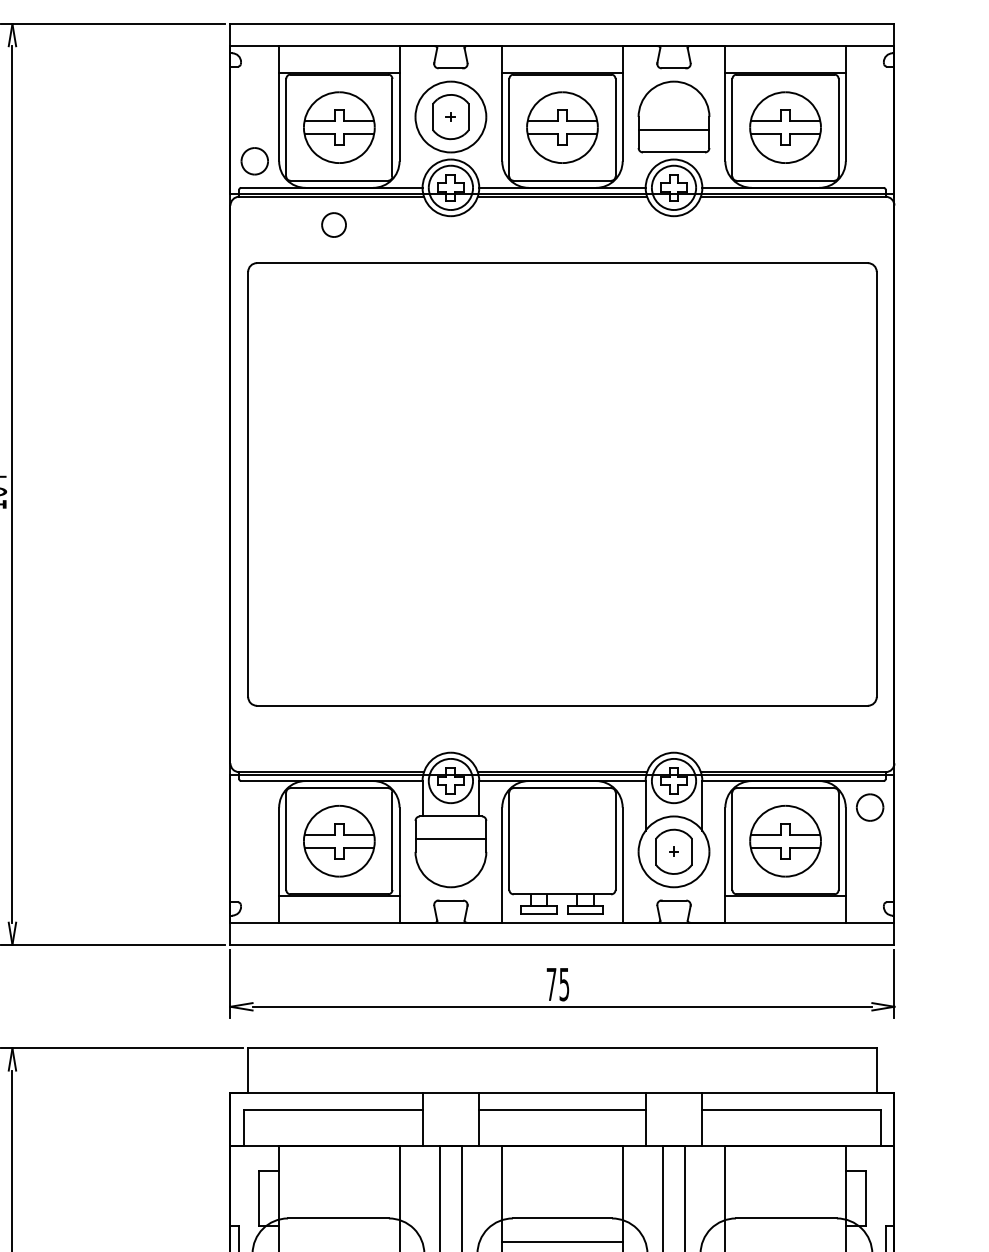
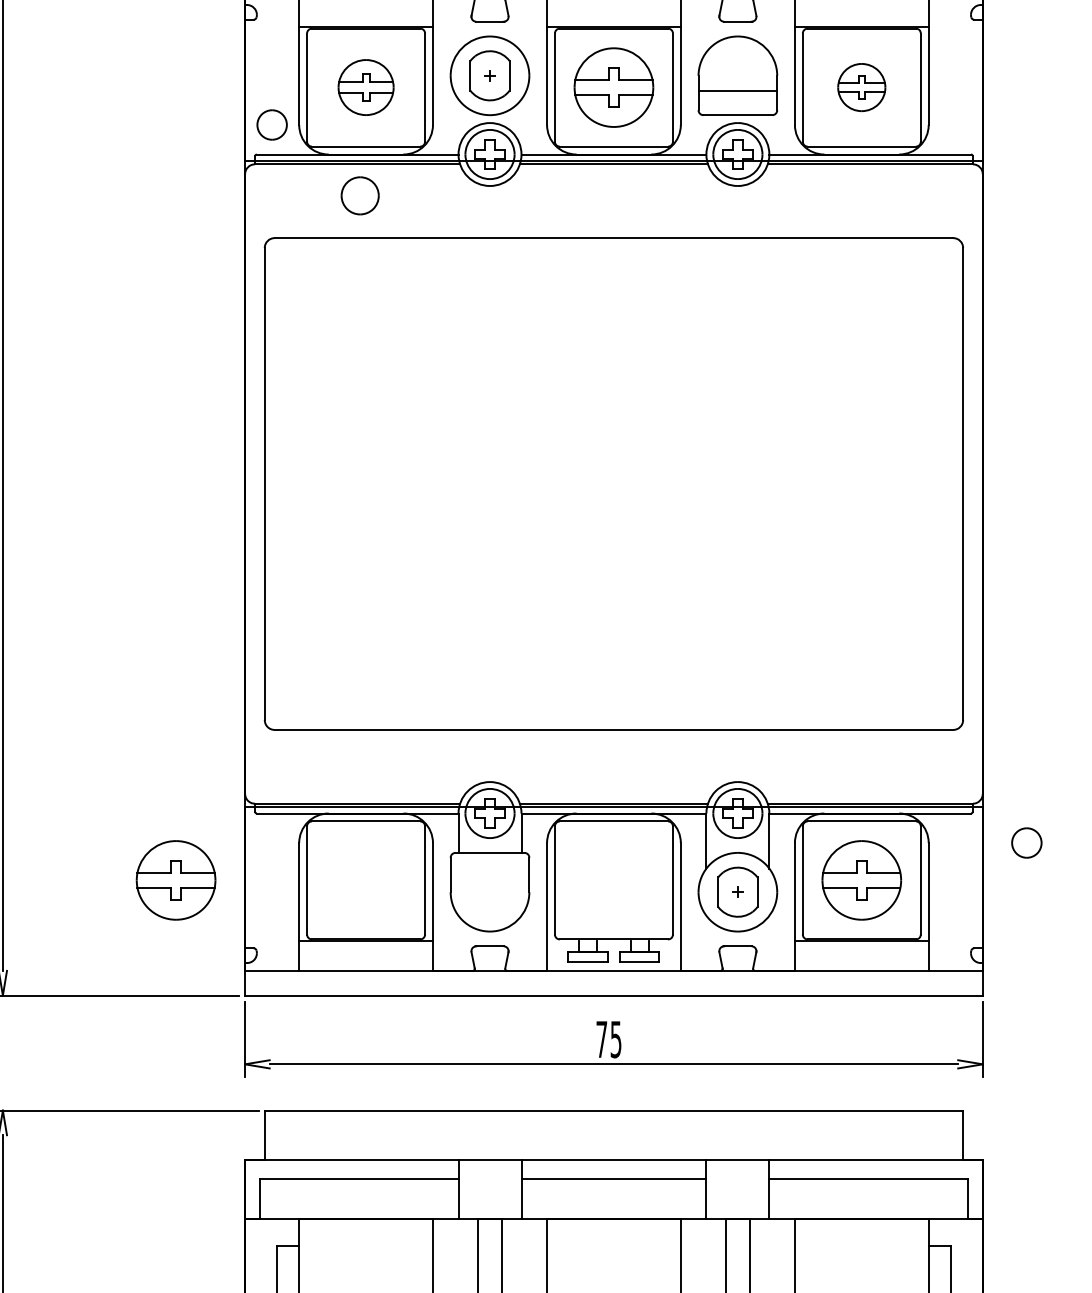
part: (339, 127) -> (366, 87), size x0.7
part: (785, 127) -> (861, 87), size x0.6
part: (333, 224) -> (359, 195), size x1.4
part: (870, 807) -> (1027, 842), moved
line: (450, 838) -> (489, 877), removed
part: (339, 841) -> (176, 880), moved

